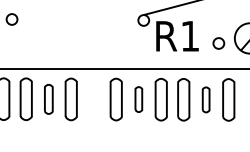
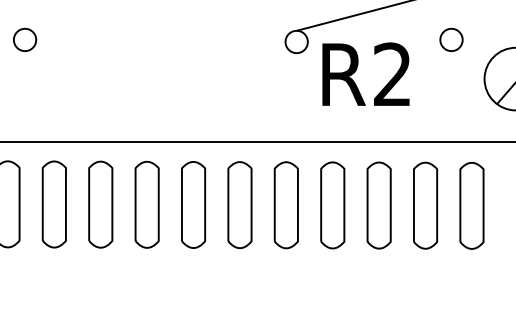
text: (189, 35) -> (391, 72), R1 -> R2
part: (218, 43) -> (450, 39), moved
part: (48, 99) -> (100, 204), size x1.43
part: (93, 99) -> (193, 204), added
part: (138, 99) -> (285, 204), size x1.67
part: (205, 99) -> (424, 204), size x1.67

